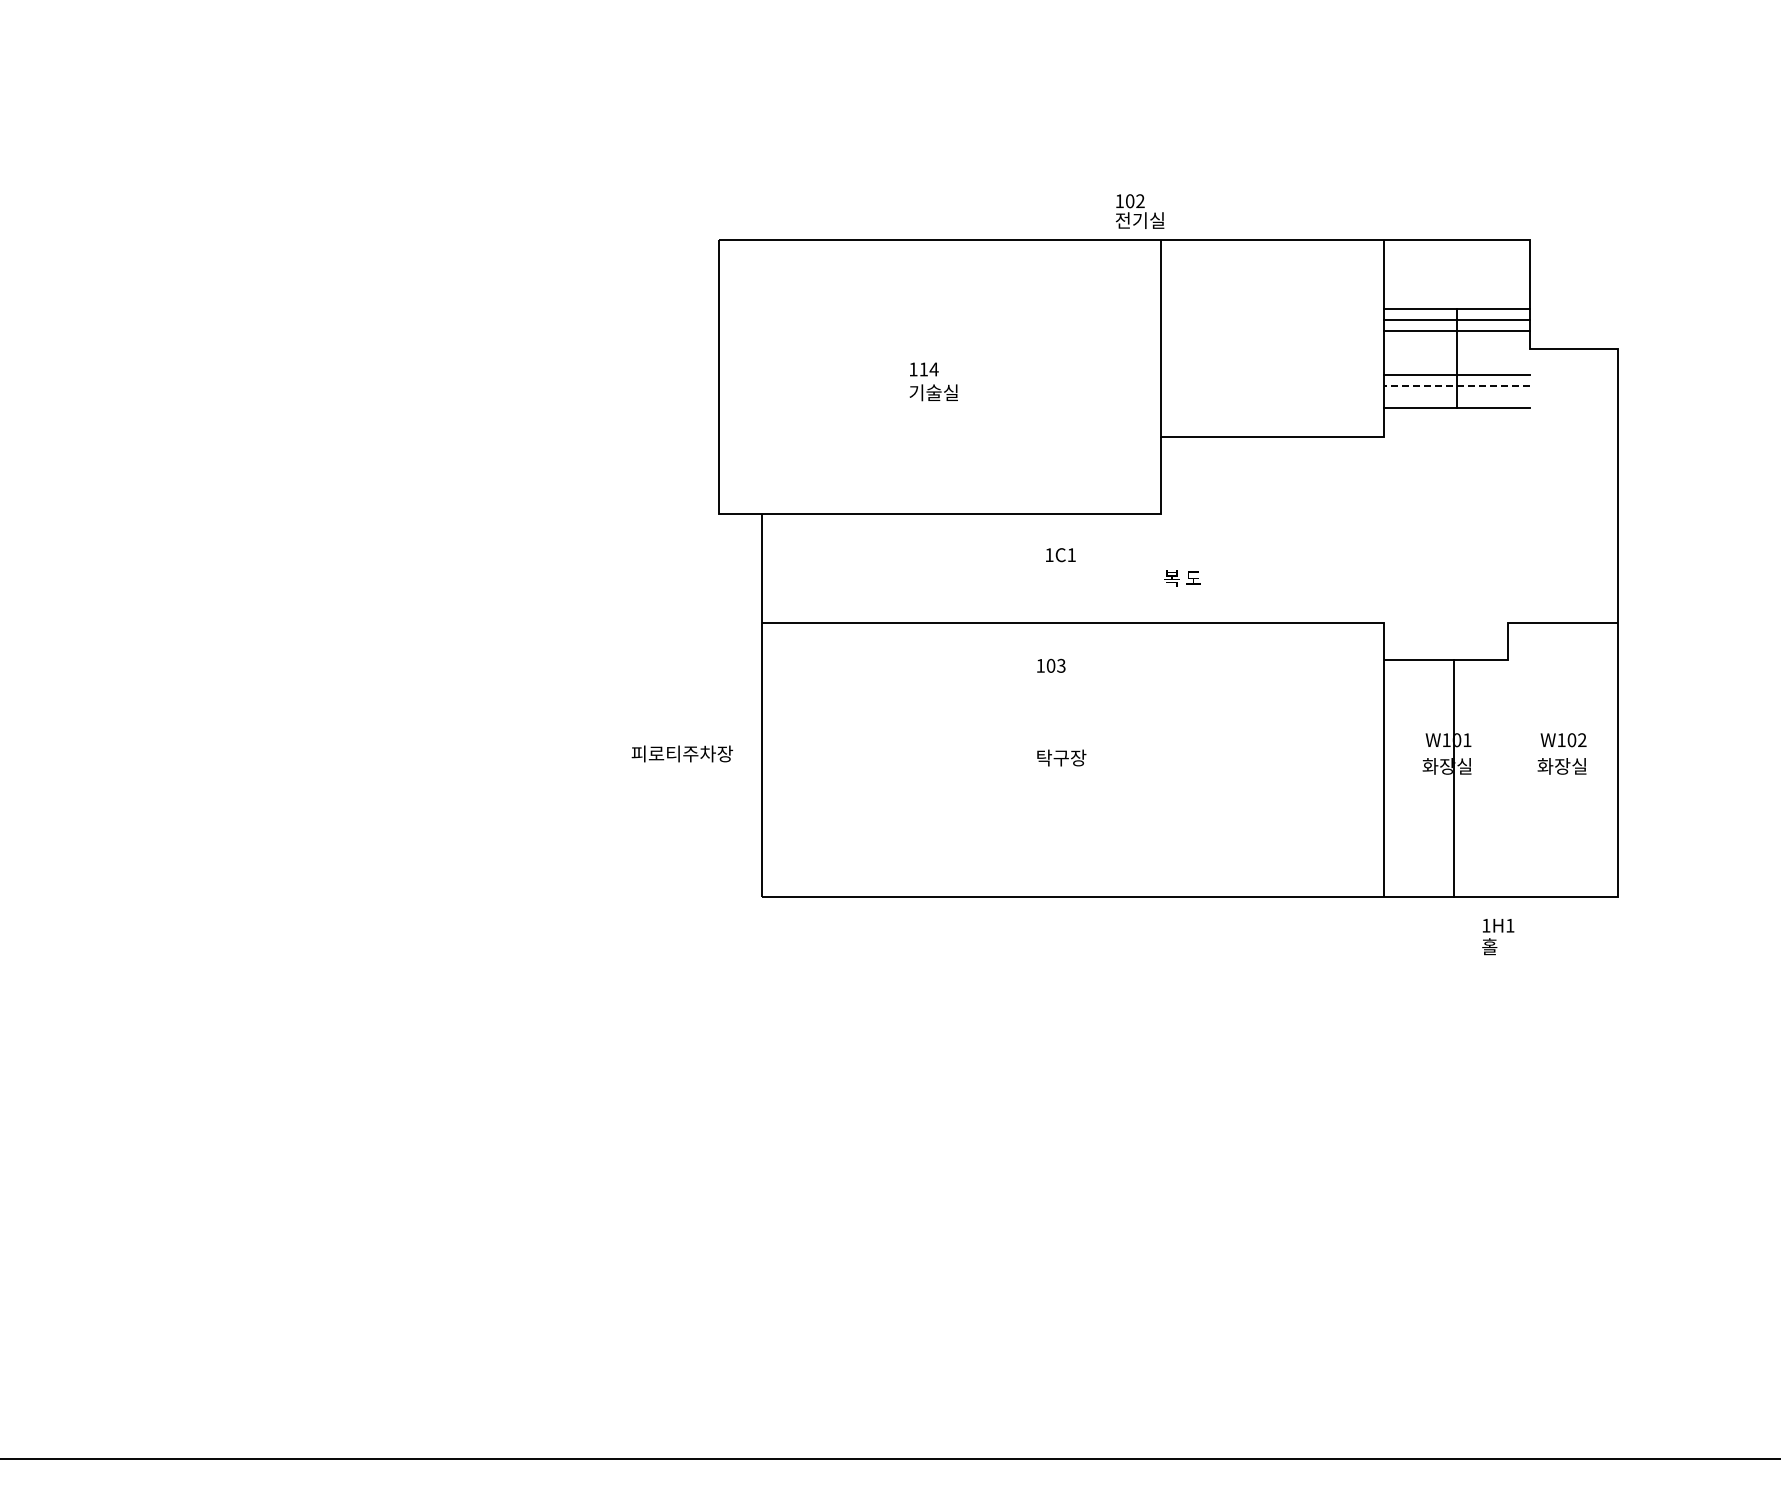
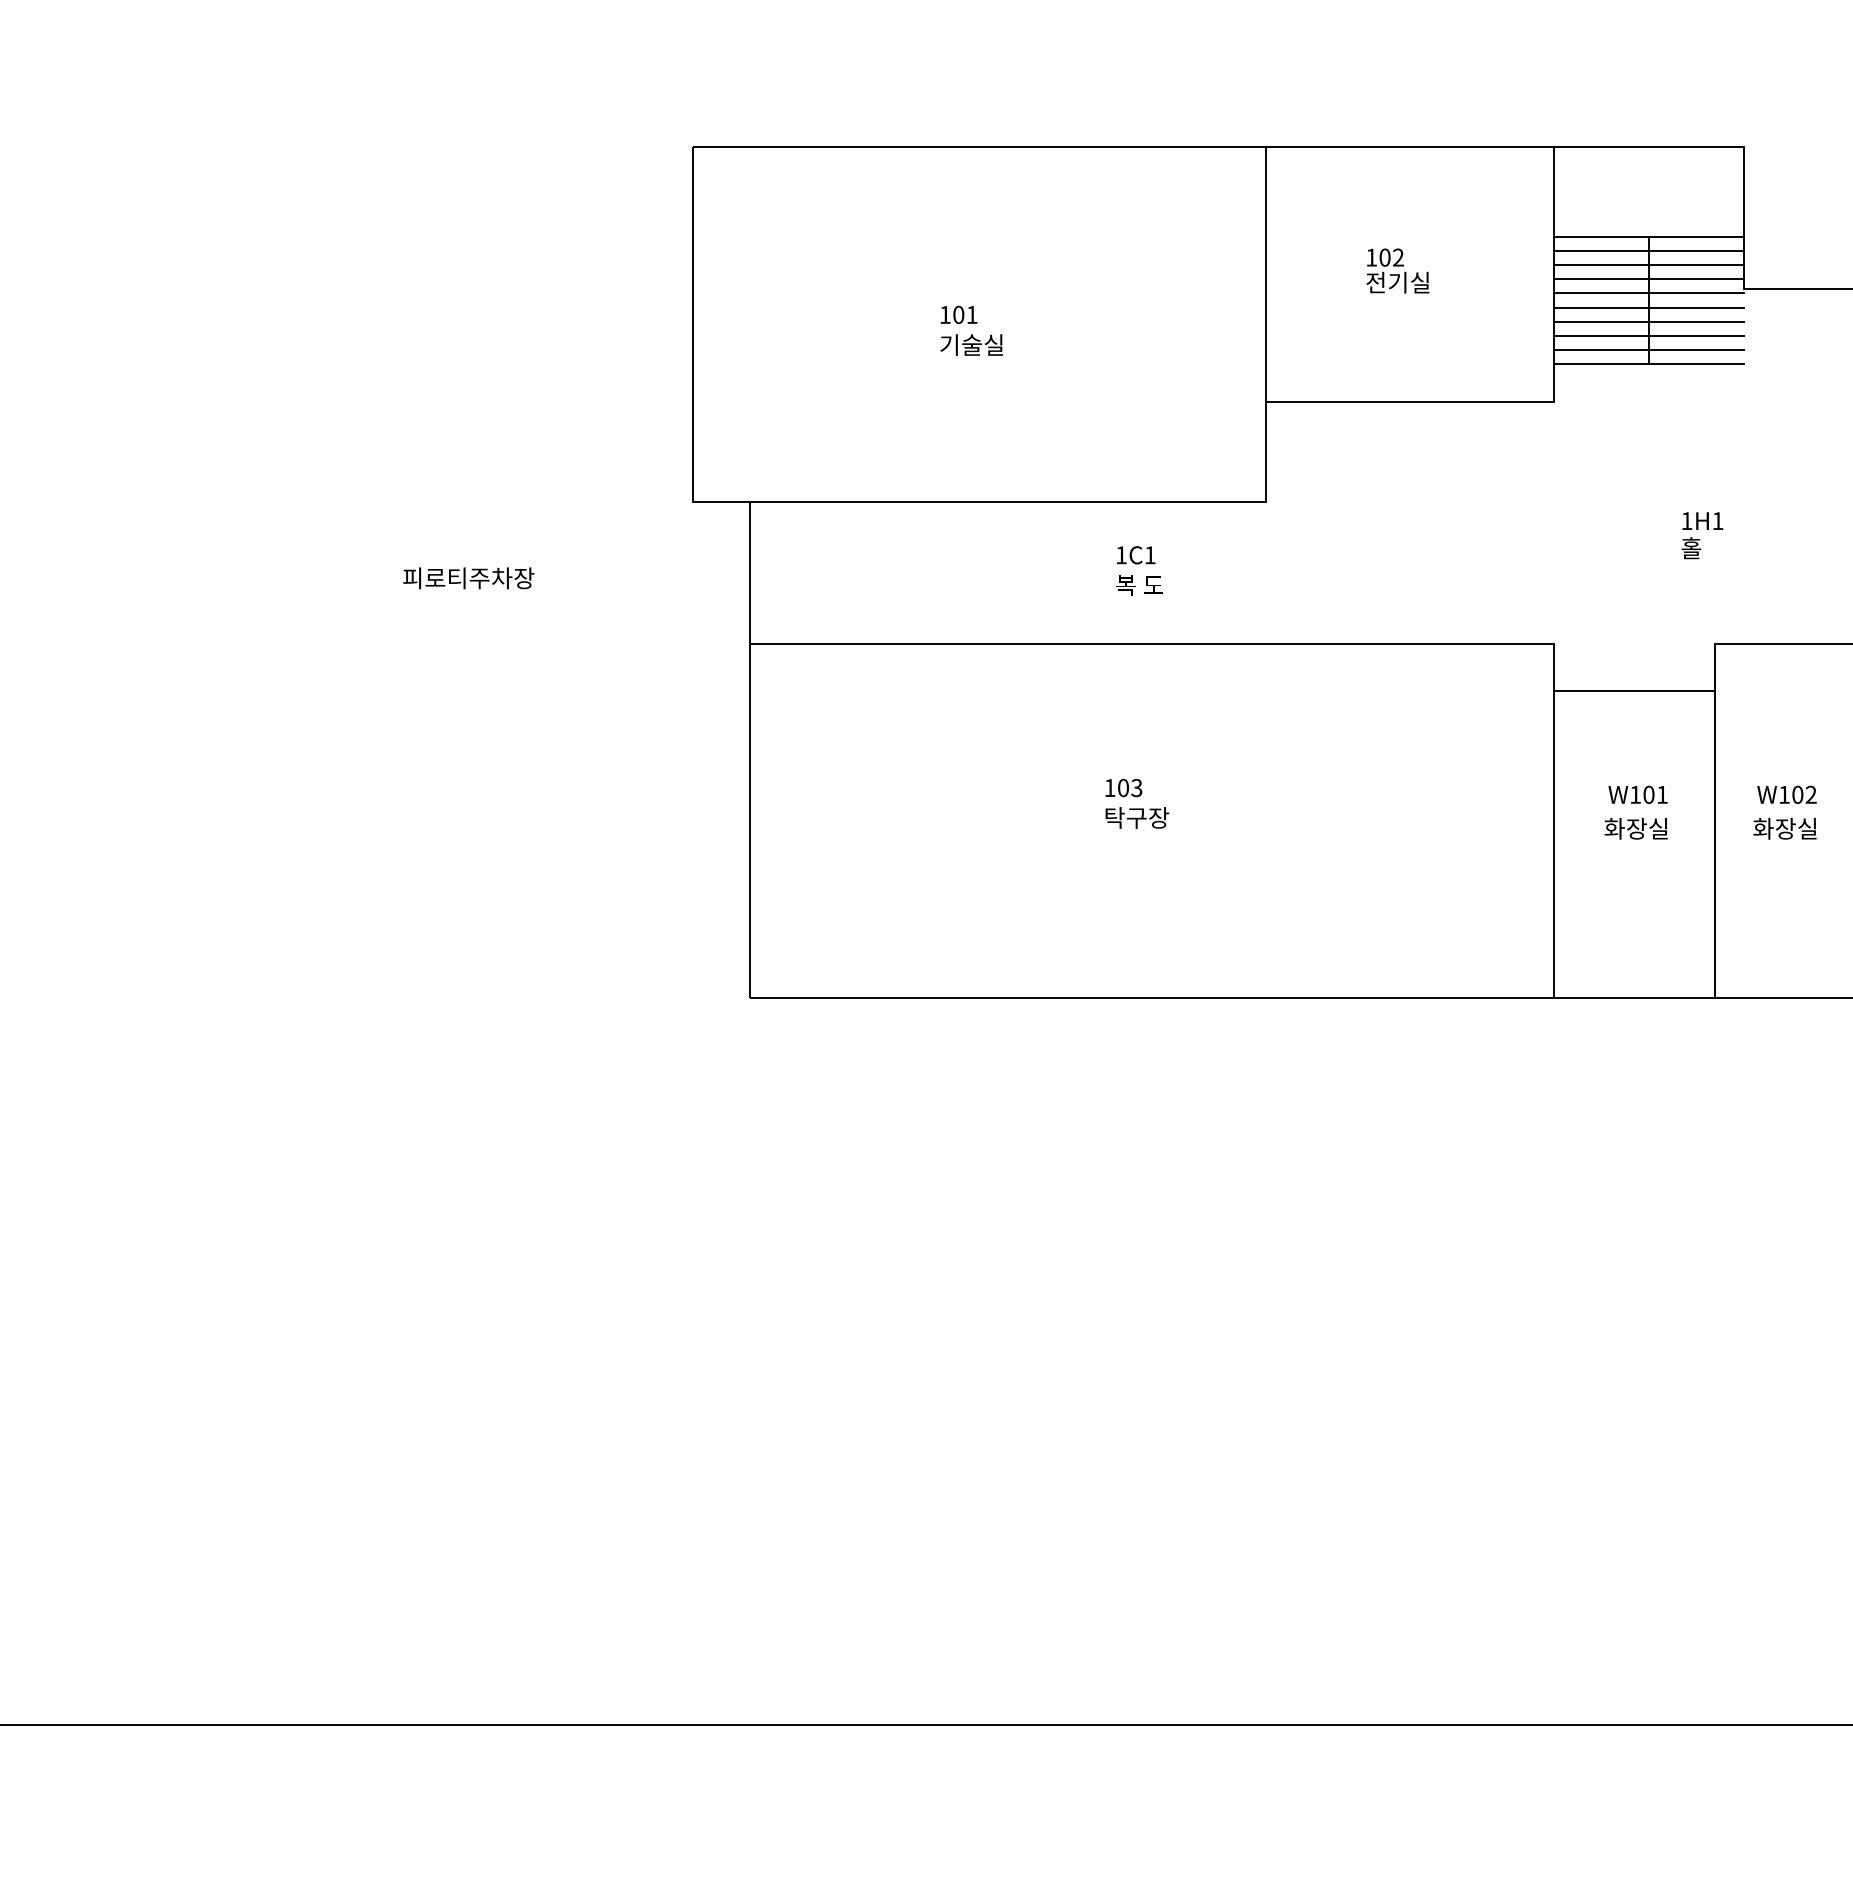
text: (1139, 211) -> (1397, 270), moved
line: (1456, 341) -> (1648, 278), added
line: (1456, 352) -> (1648, 292), added
line: (1456, 363) -> (1648, 307), added
text: (928, 369) -> (964, 314), 114 -> 101
line: (1456, 385) -> (1648, 335), dashed -> solid
line: (1456, 396) -> (1648, 349), added
text: (1182, 578) -> (1139, 585), moved
text: (1051, 665) -> (1124, 787), moved
text: (682, 753) -> (468, 577), moved
line: (1454, 778) -> (1715, 844), moved
text: (1498, 937) -> (1702, 536), moved

